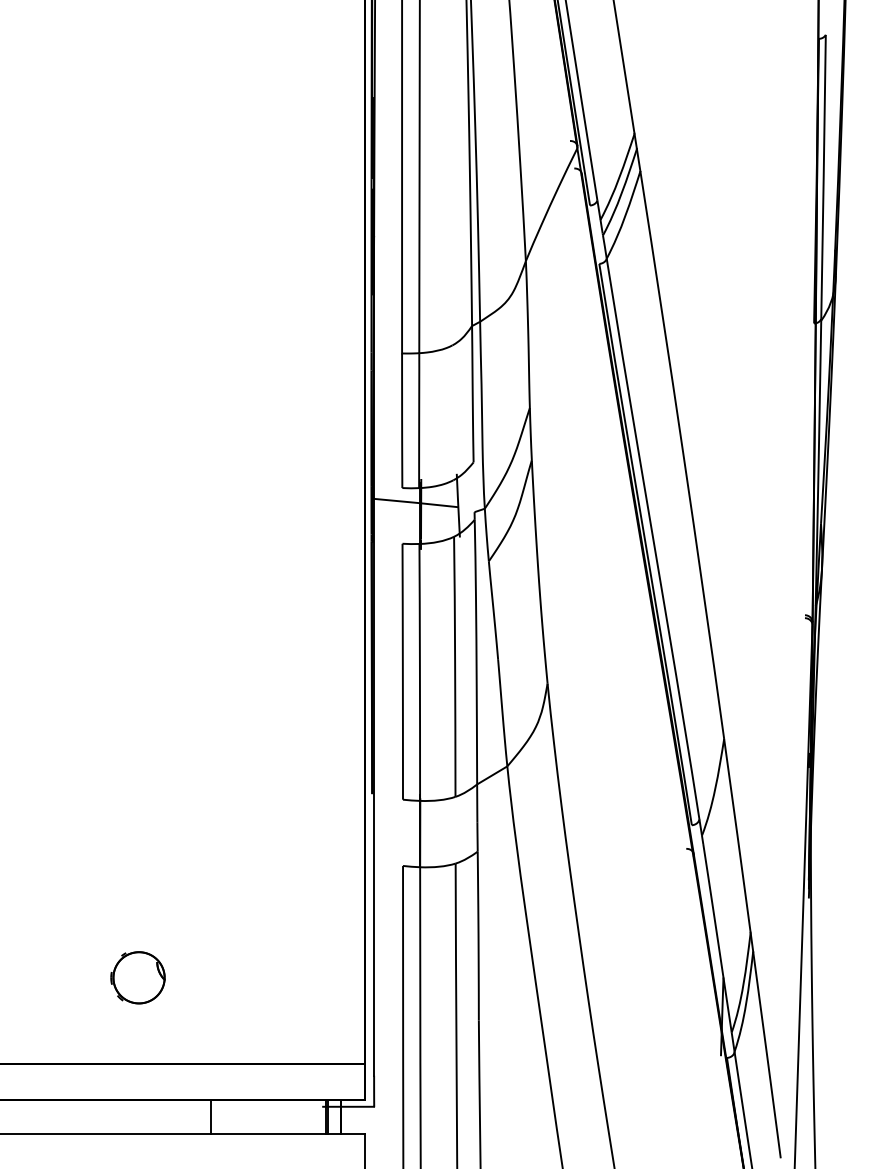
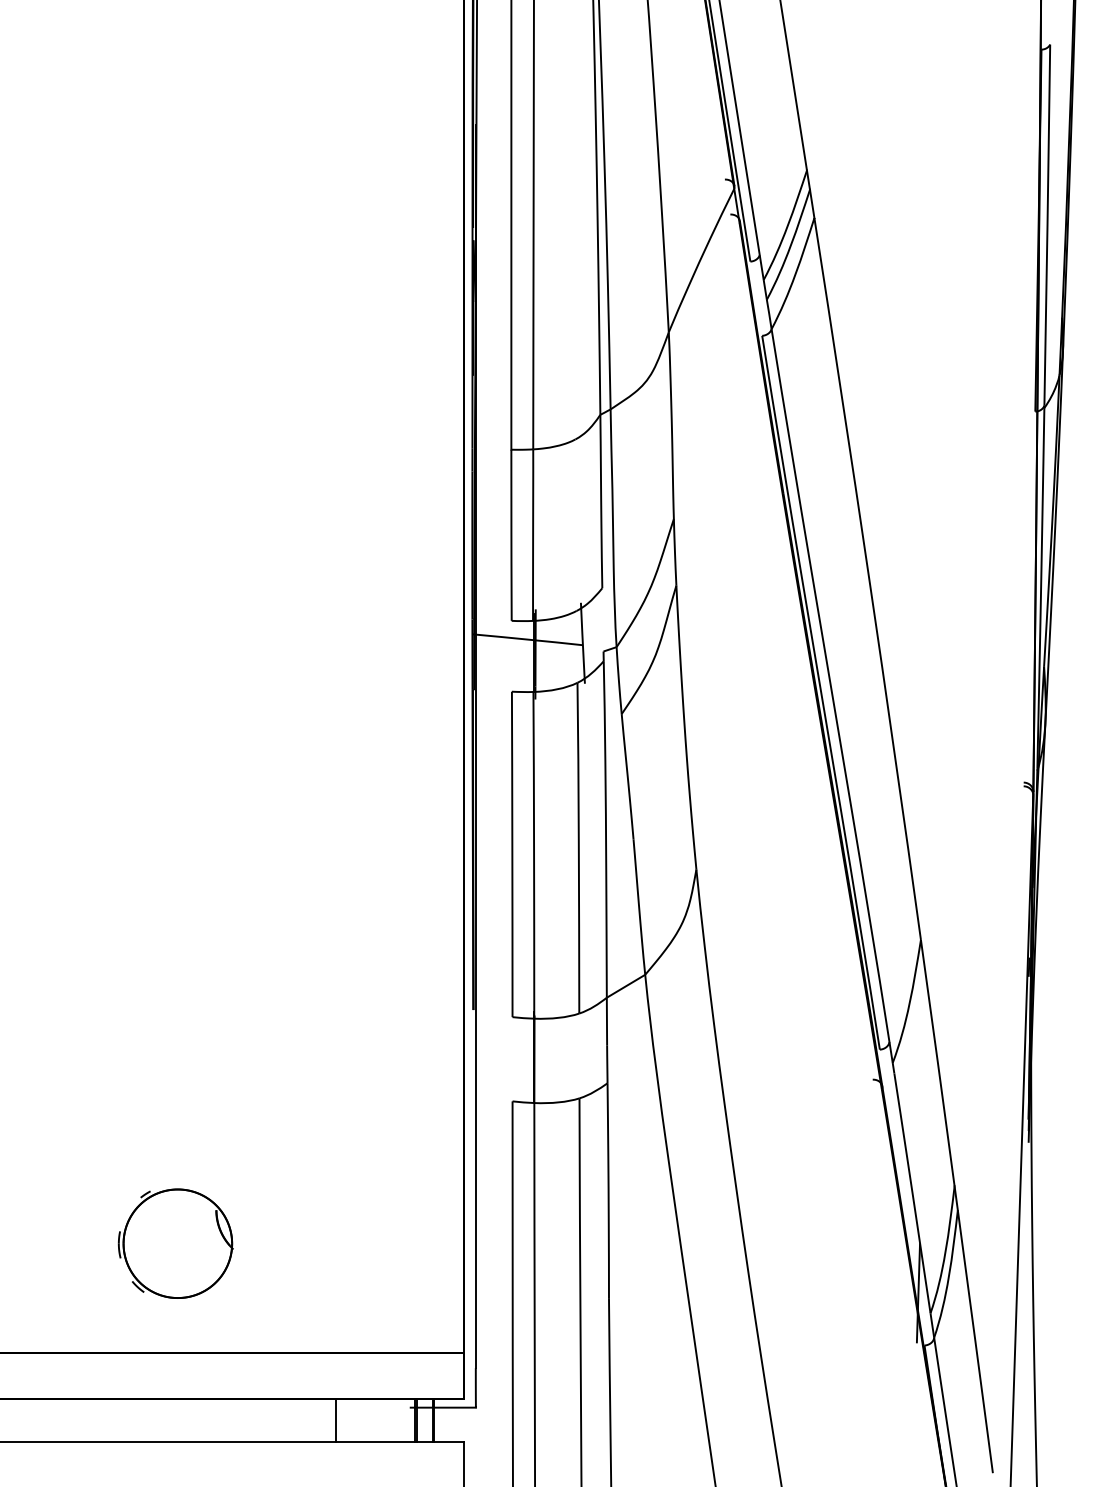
part: (137, 977) -> (175, 1243), size x1.67
line: (210, 1116) -> (335, 1420), moved

